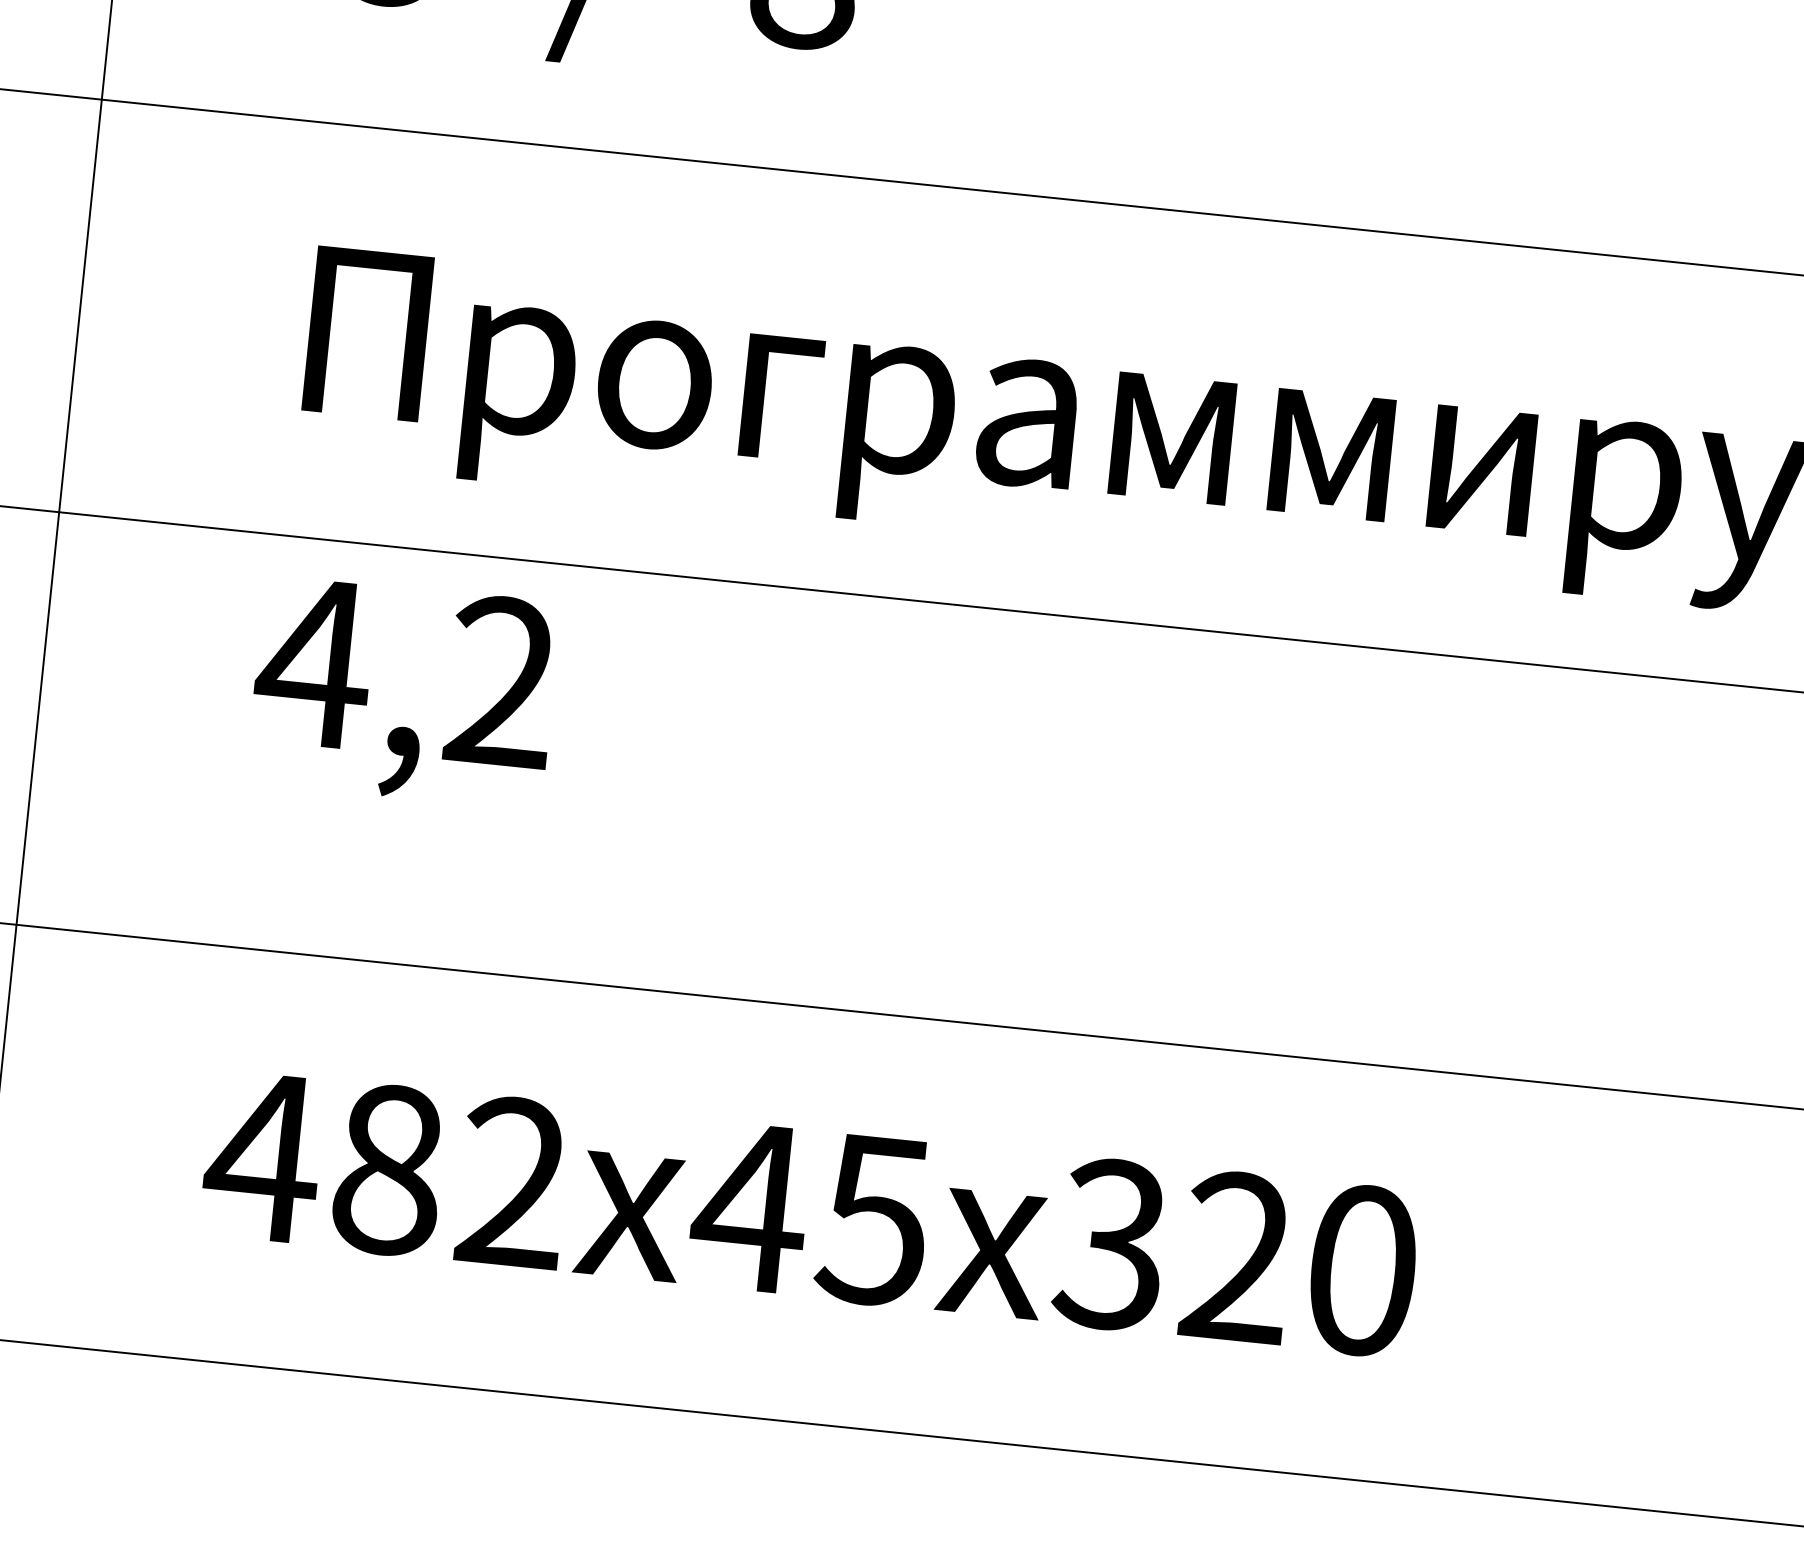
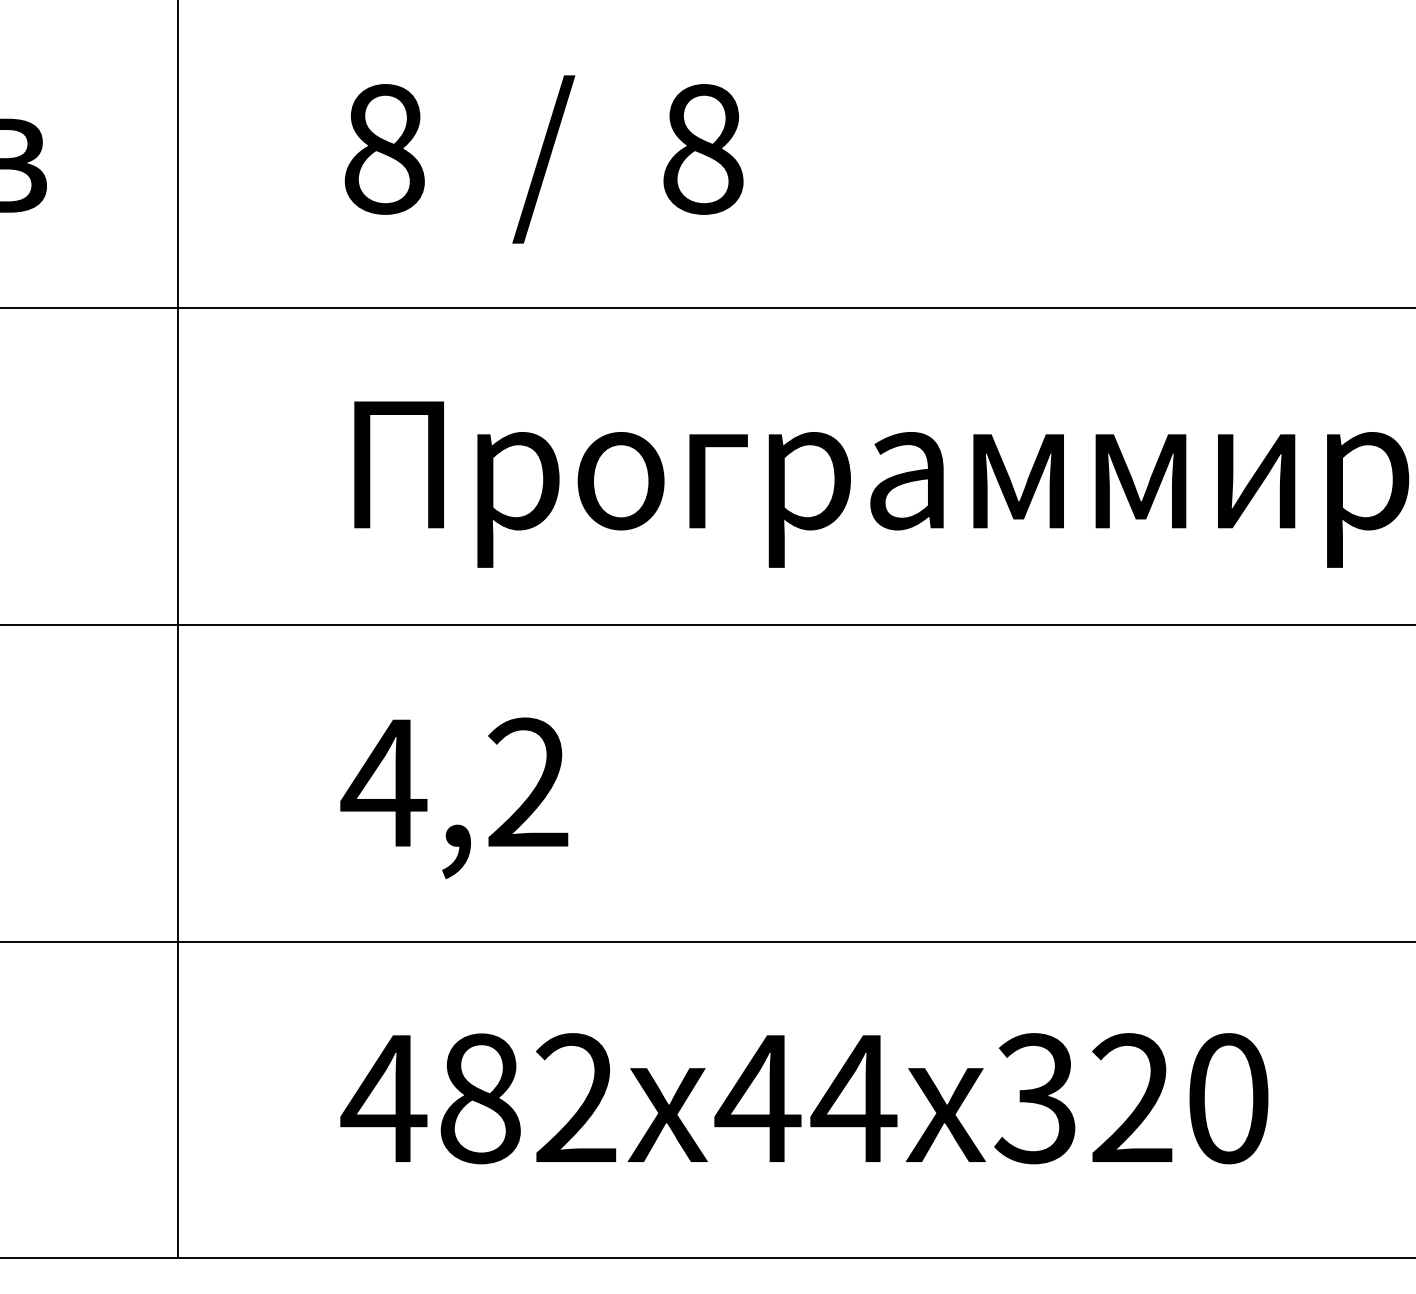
text: (403, 691) -> (454, 797), moved
text: (874, 1221) -> (853, 1099), 45 -> 44

